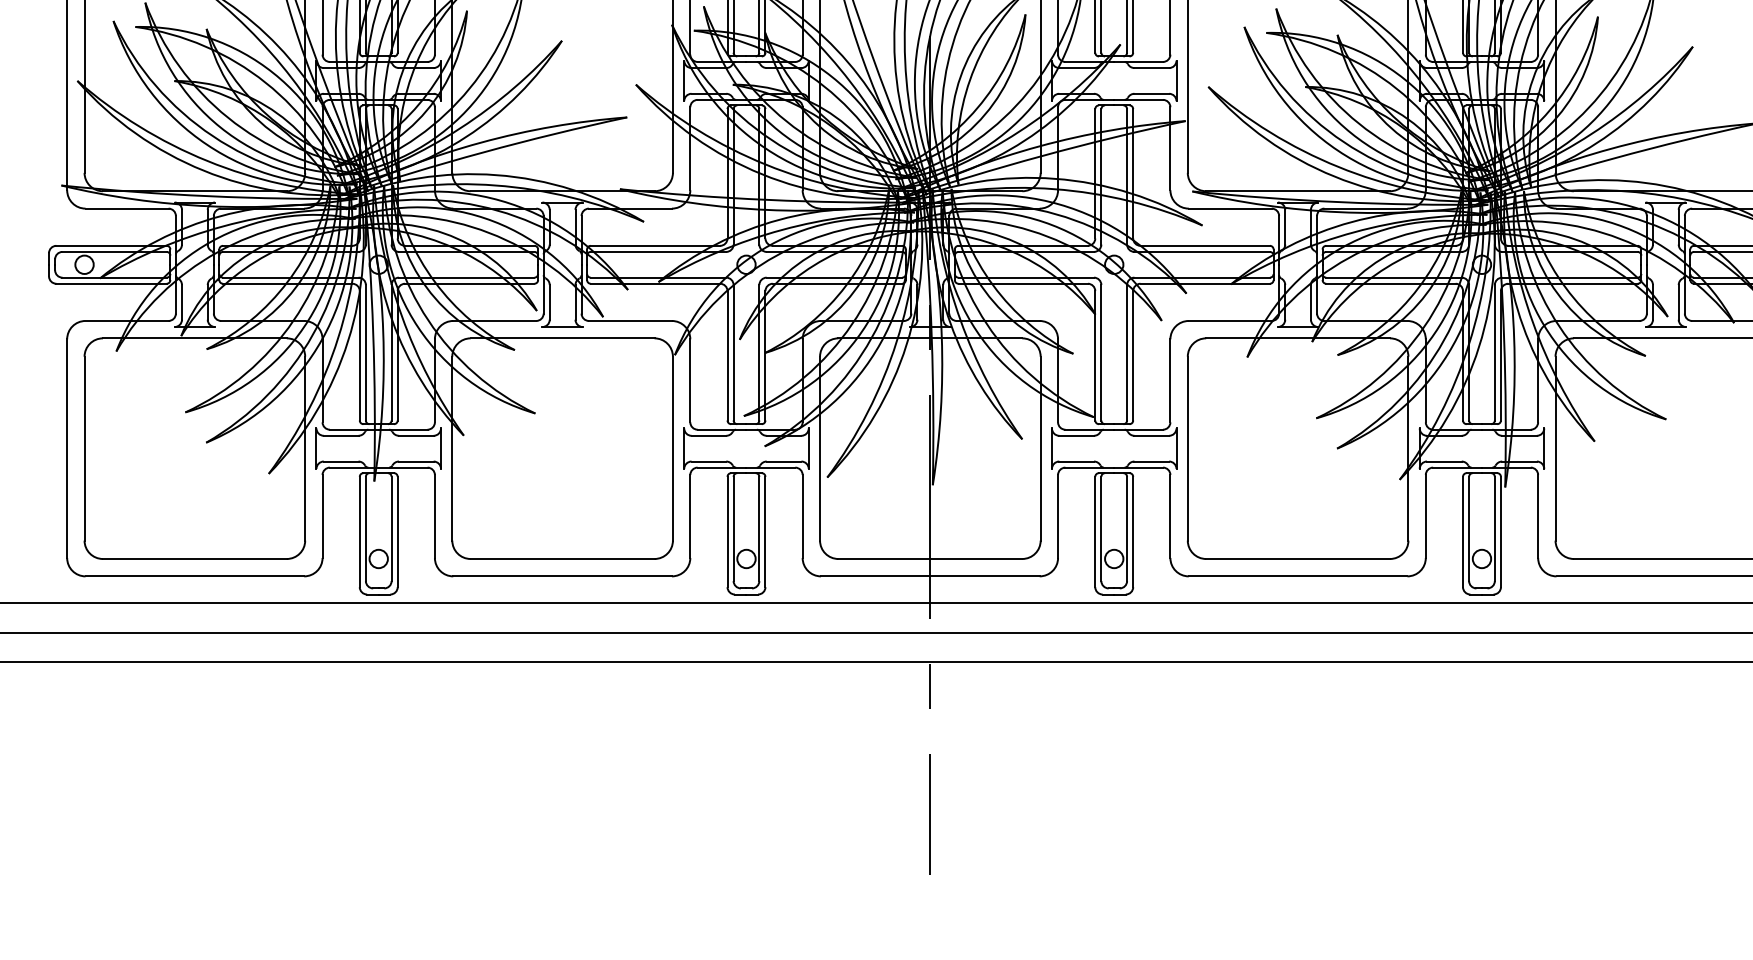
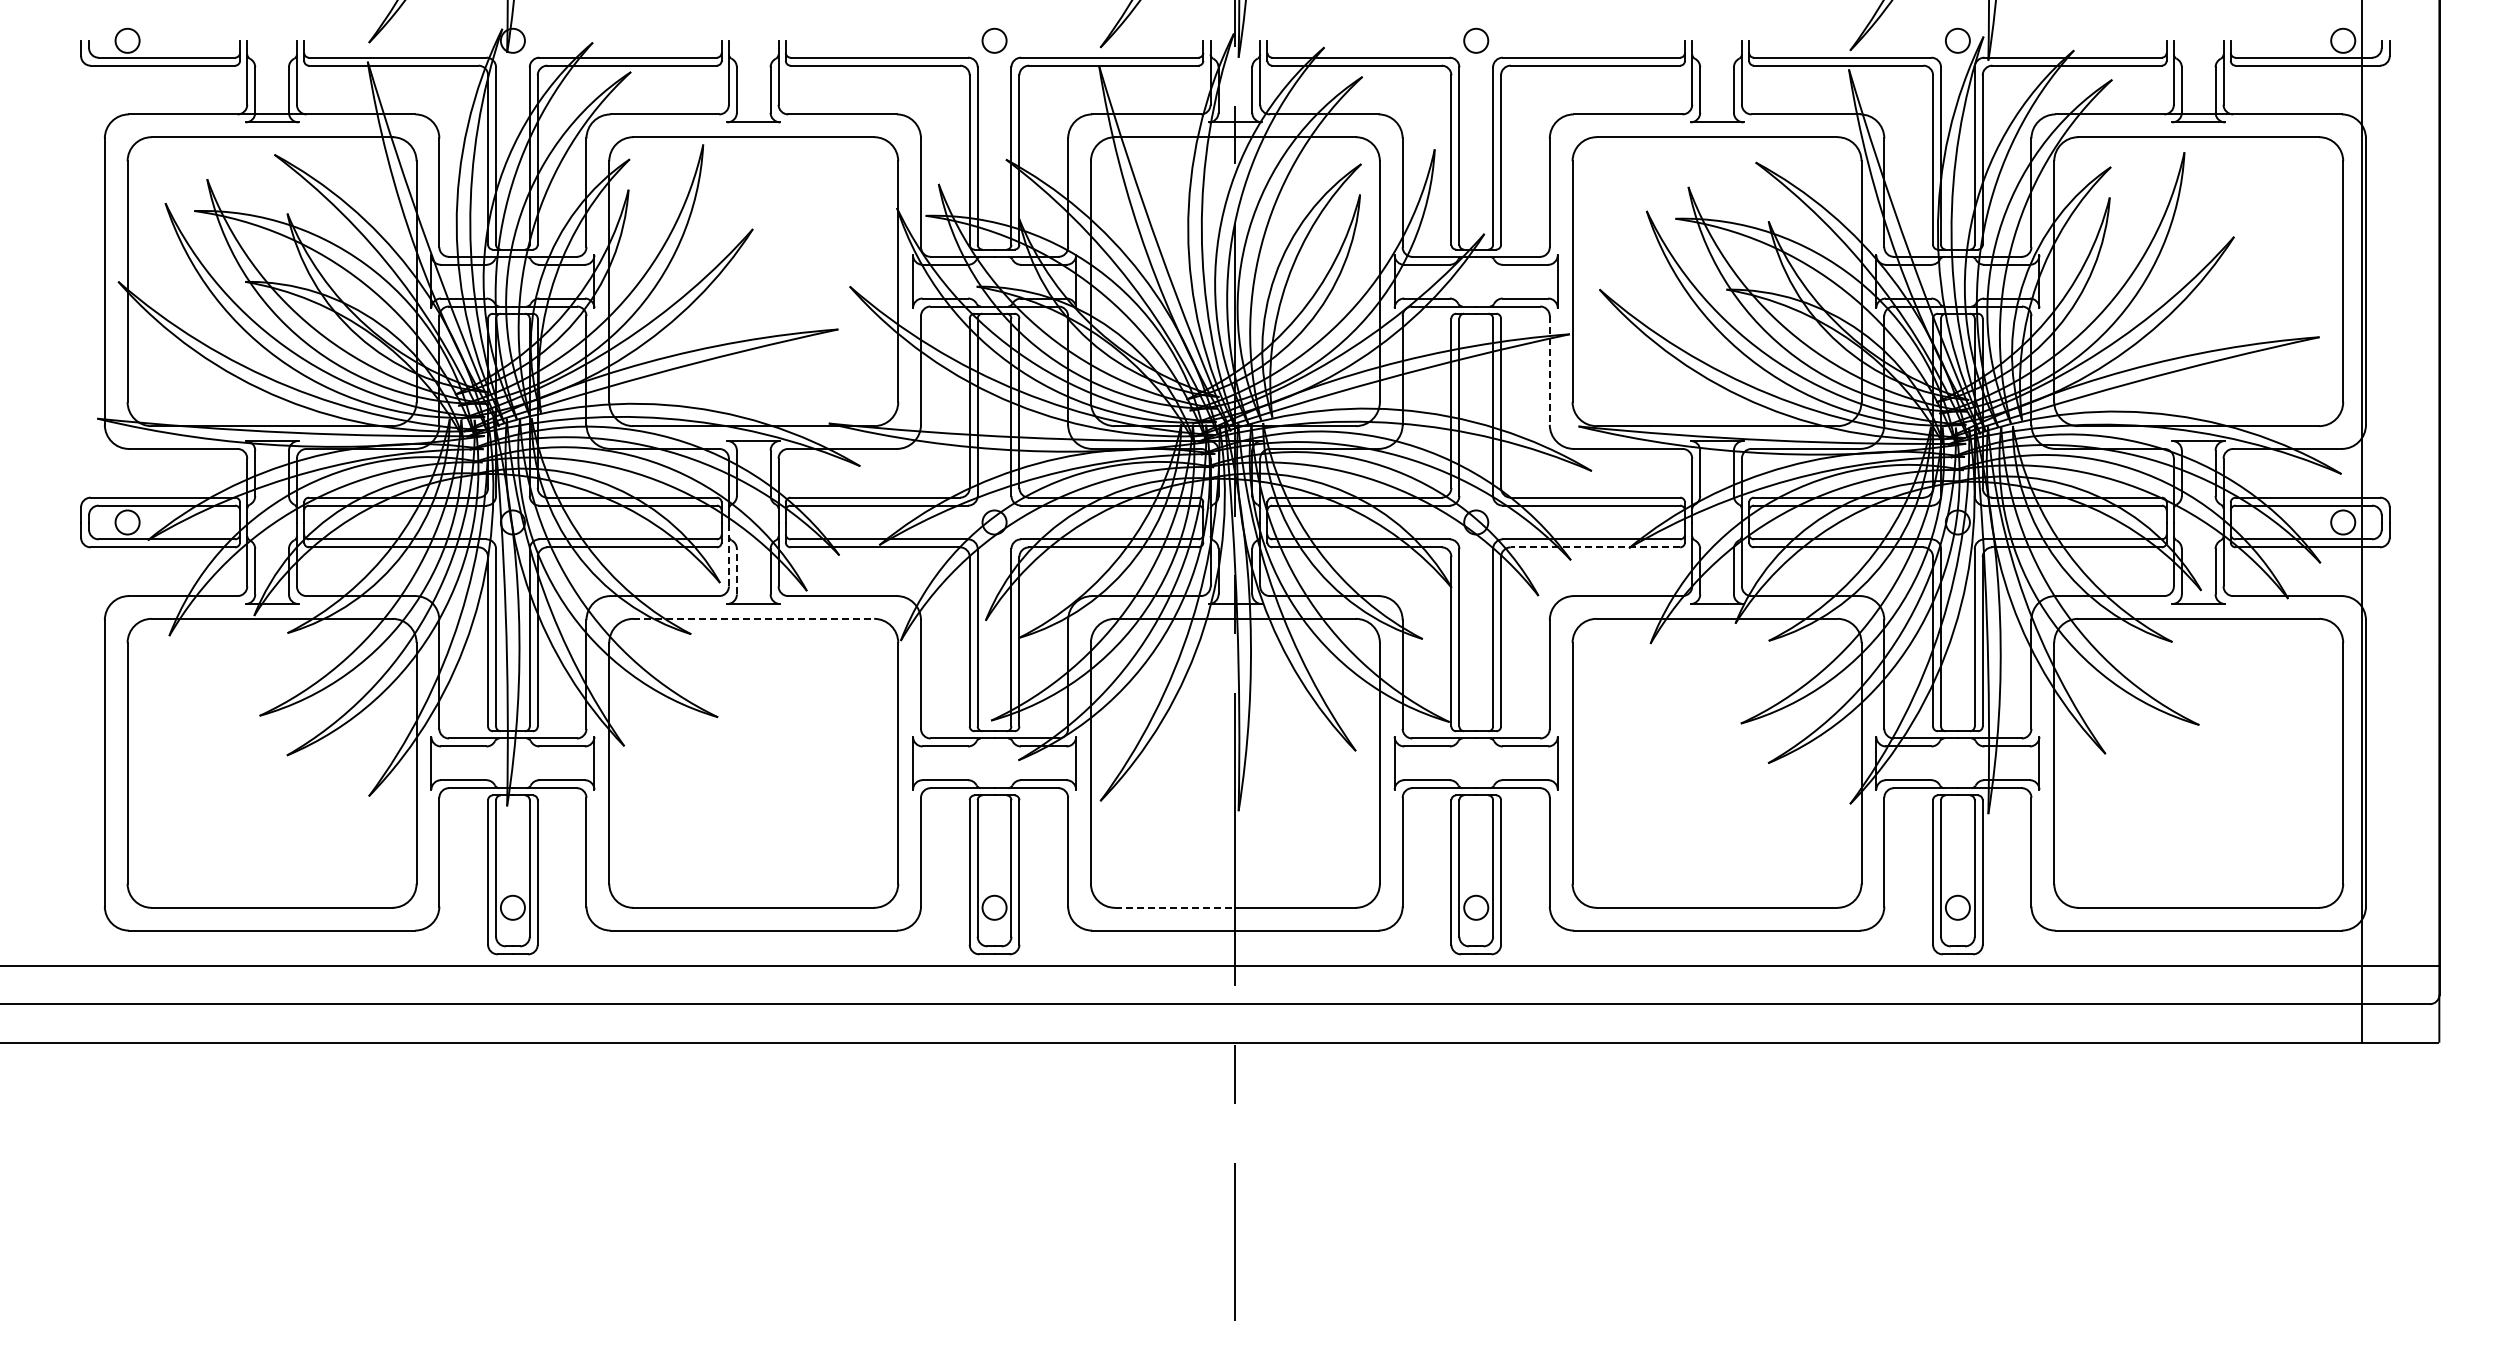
line: (1170, 149) -> (1549, 371), solid -> dashed
line: (1205, 283) -> (1595, 547), solid -> dashed
line: (543, 289) -> (728, 554), solid -> dashed
line: (549, 302) -> (736, 571), solid -> dashed
line: (563, 338) -> (754, 618), solid -> dashed
line: (884, 558) -> (1175, 907), solid -> dashed

